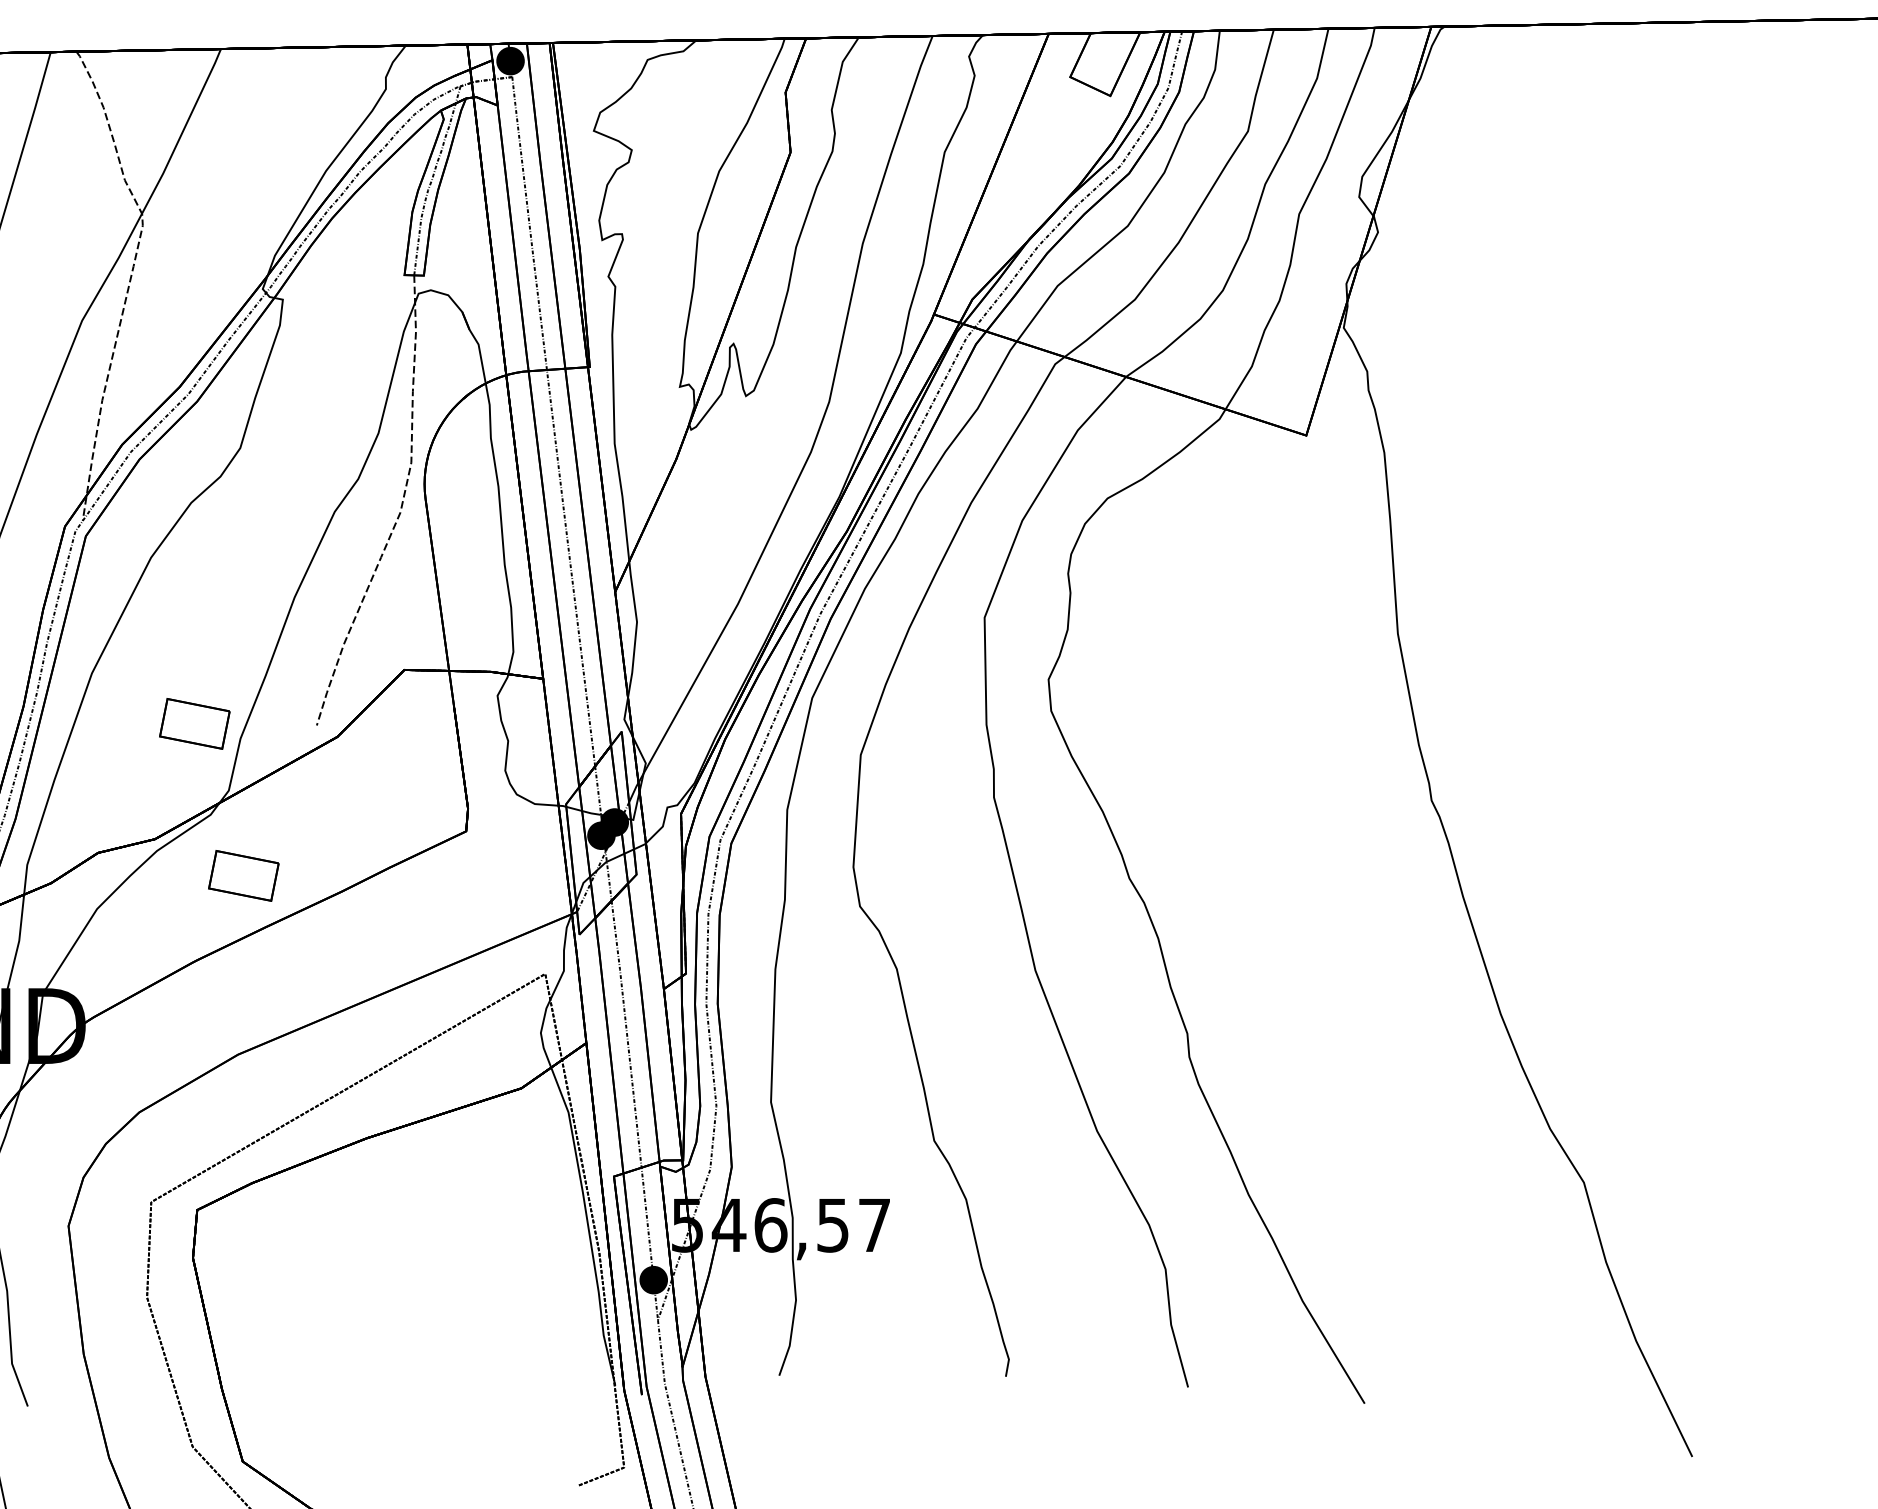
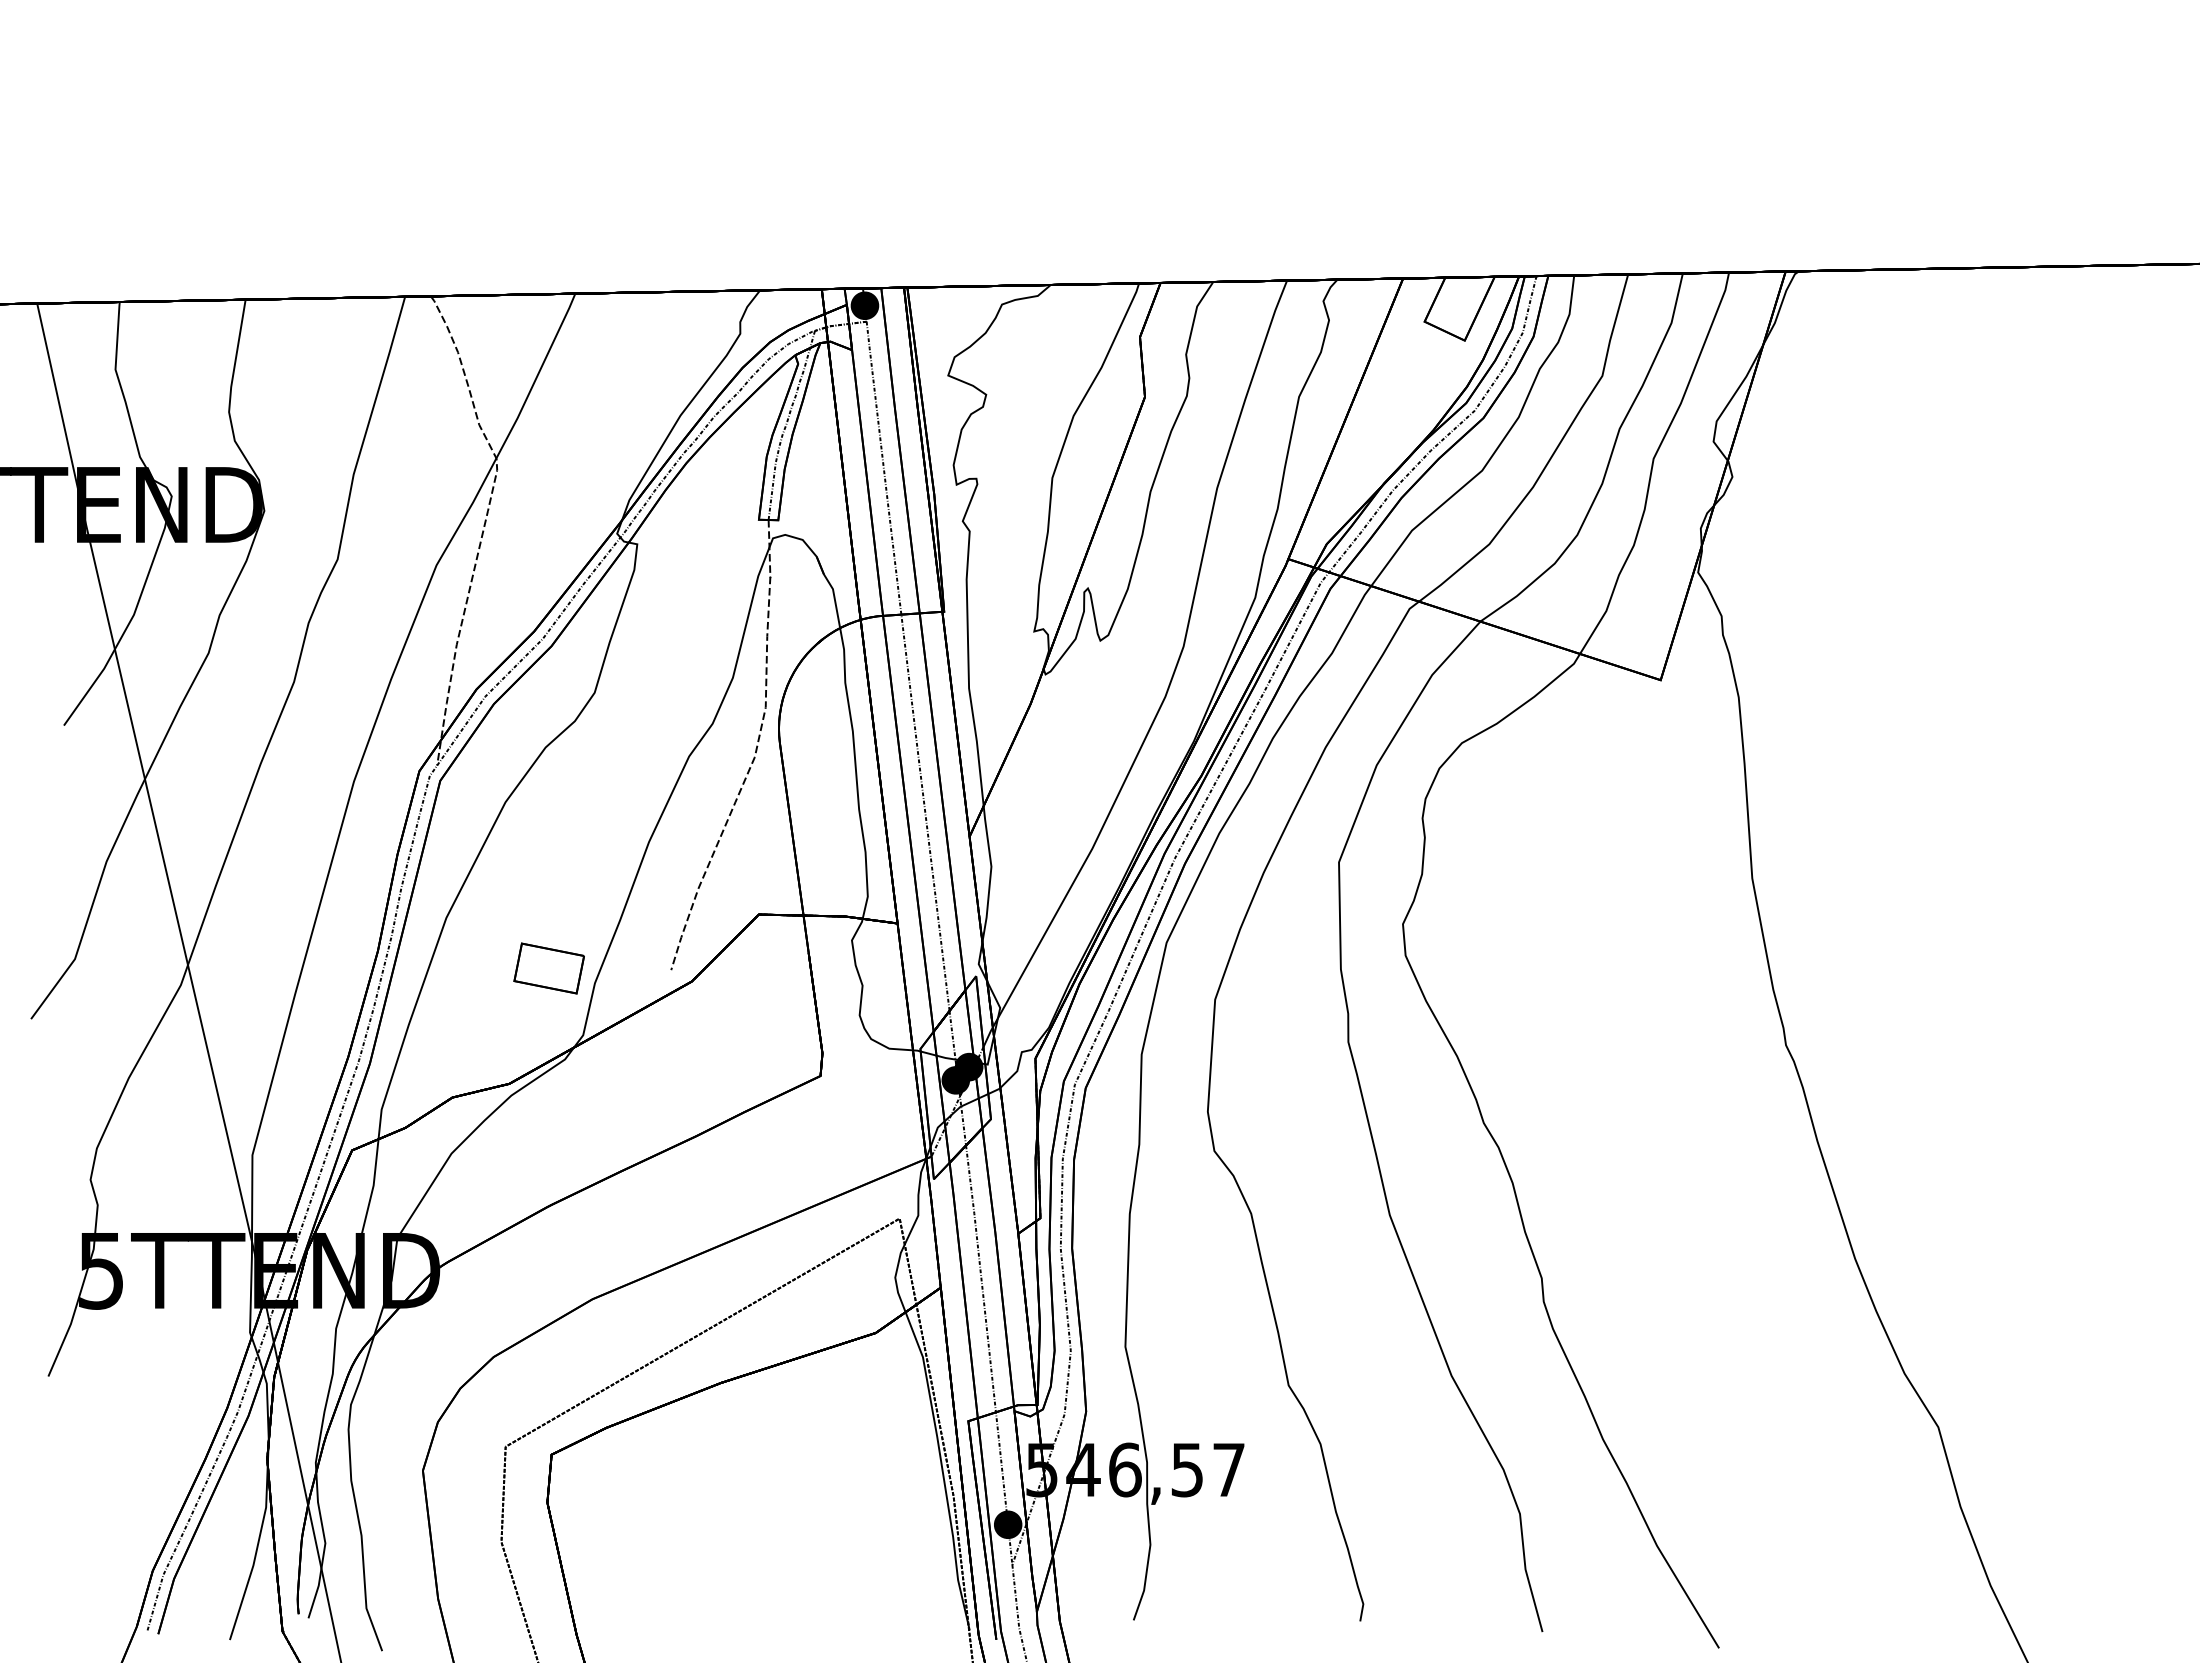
part: (243, 875) -> (597, 1120), removed

